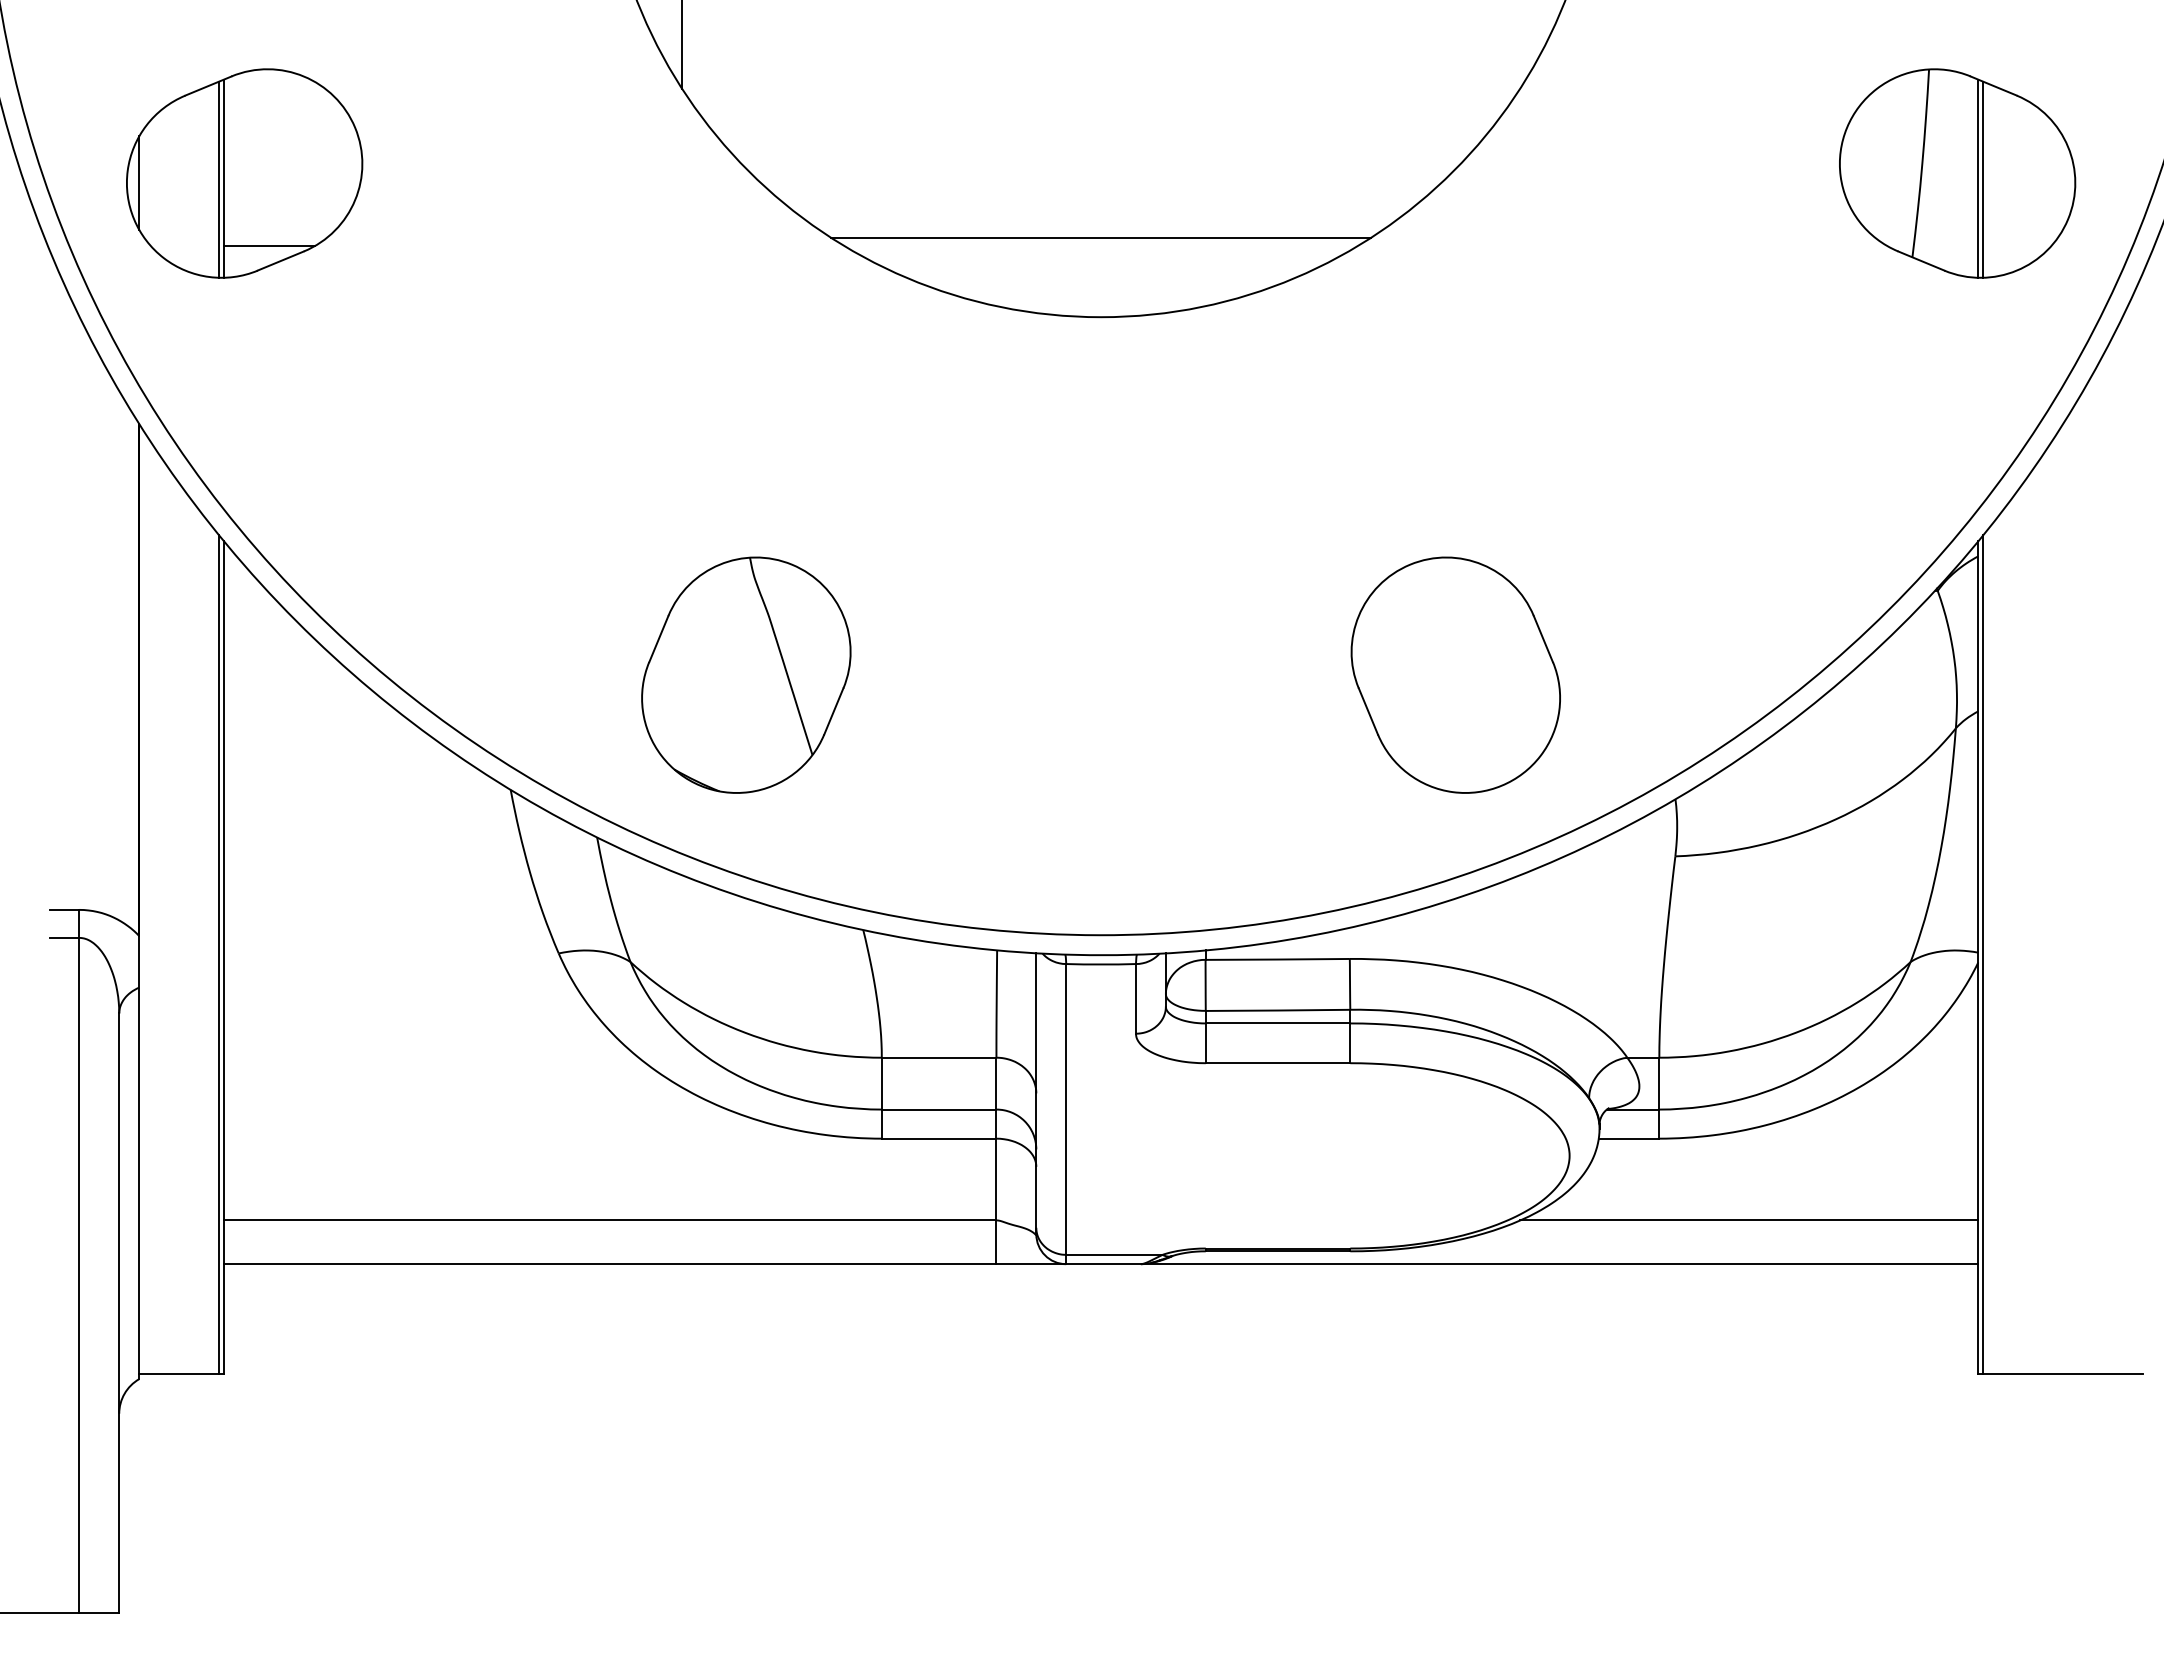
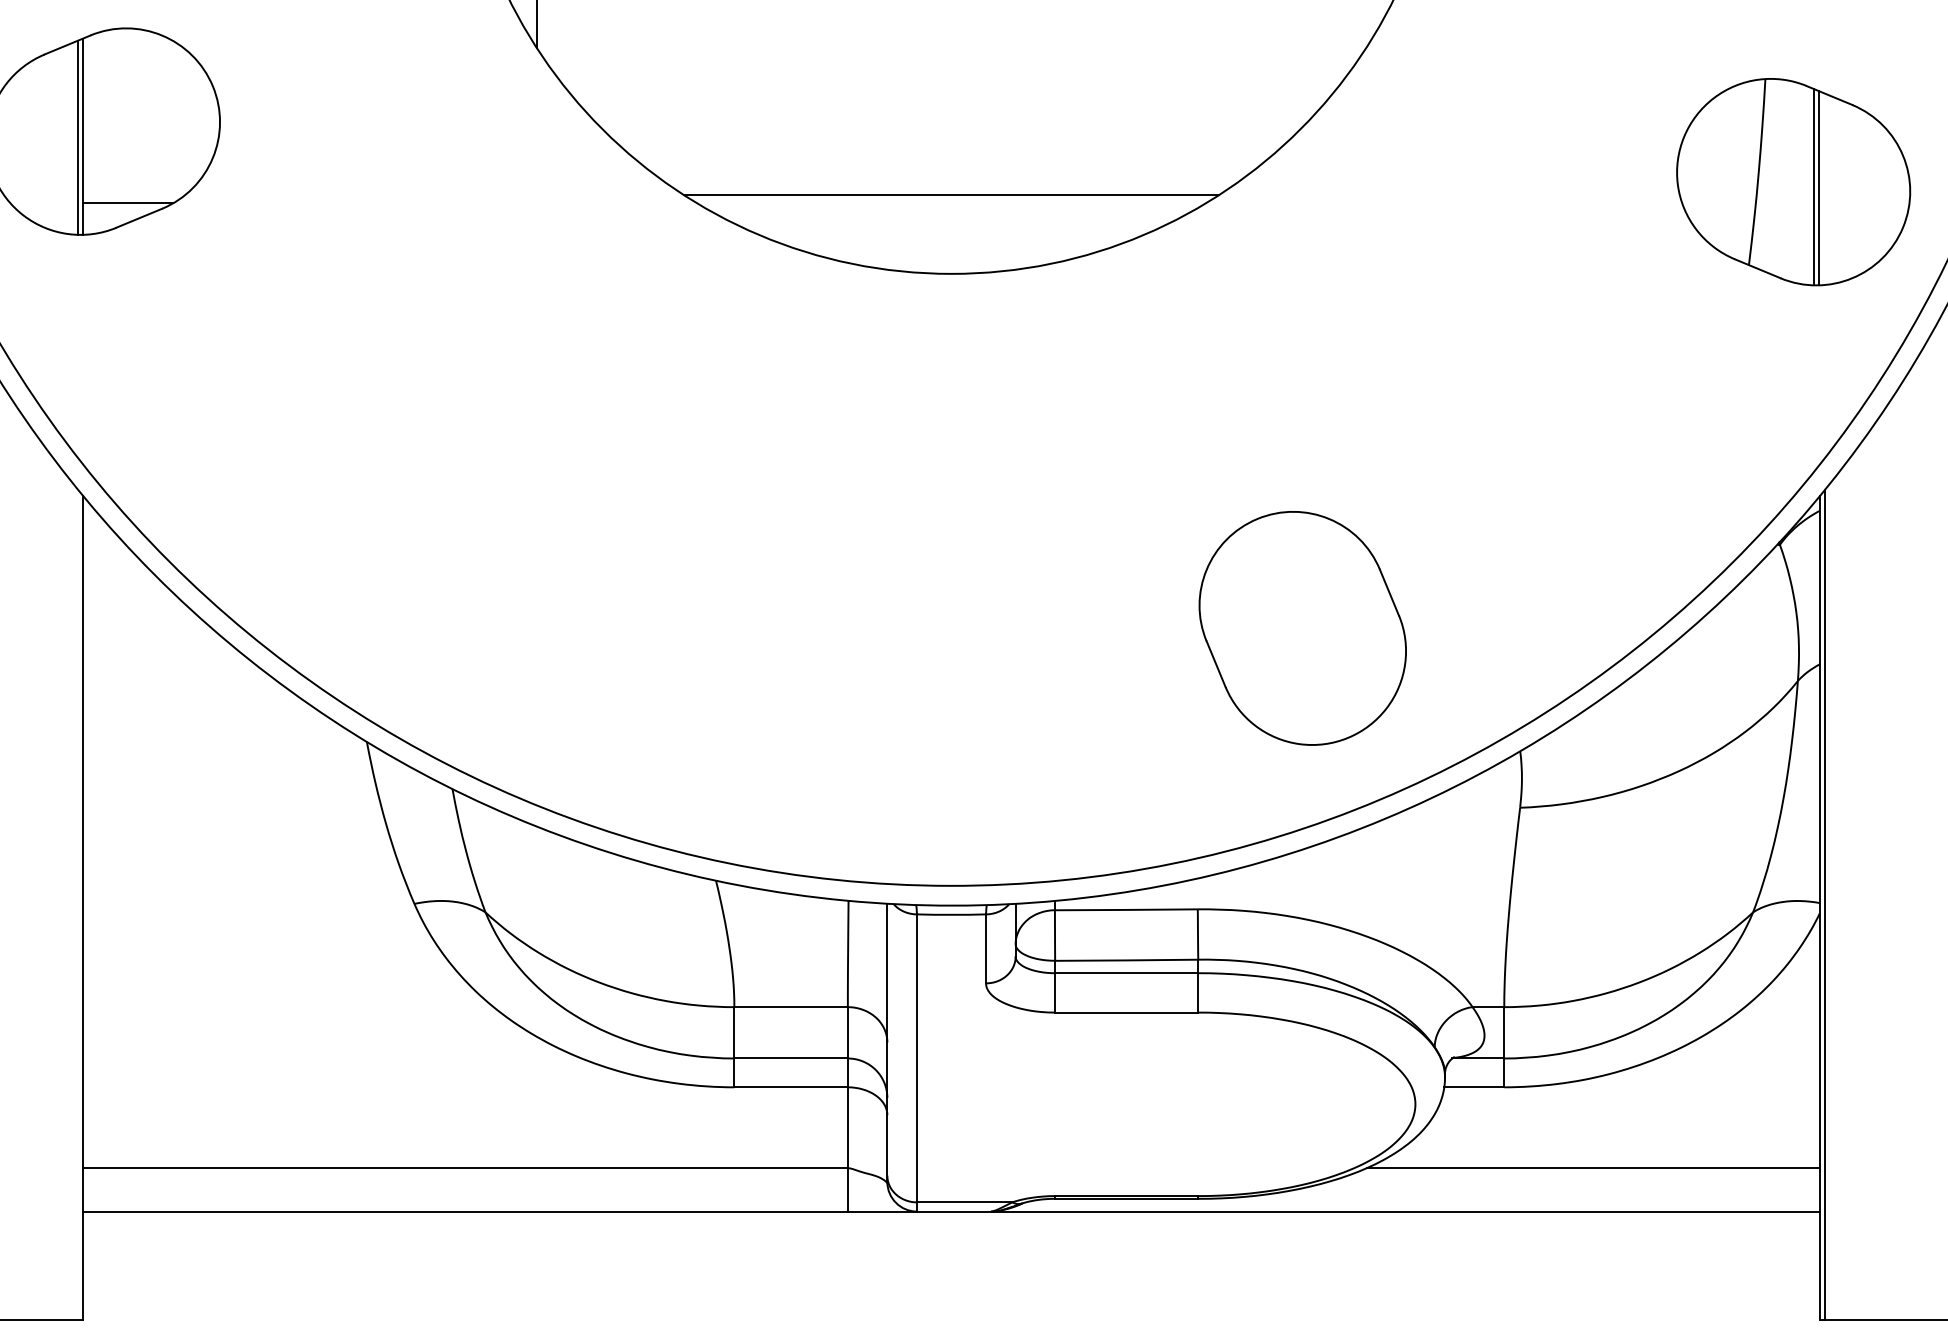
part: (1957, 173) -> (1793, 182), moved
part: (746, 674) -> (600, 627), removed
line: (218, 954) -> (77, 904), removed

